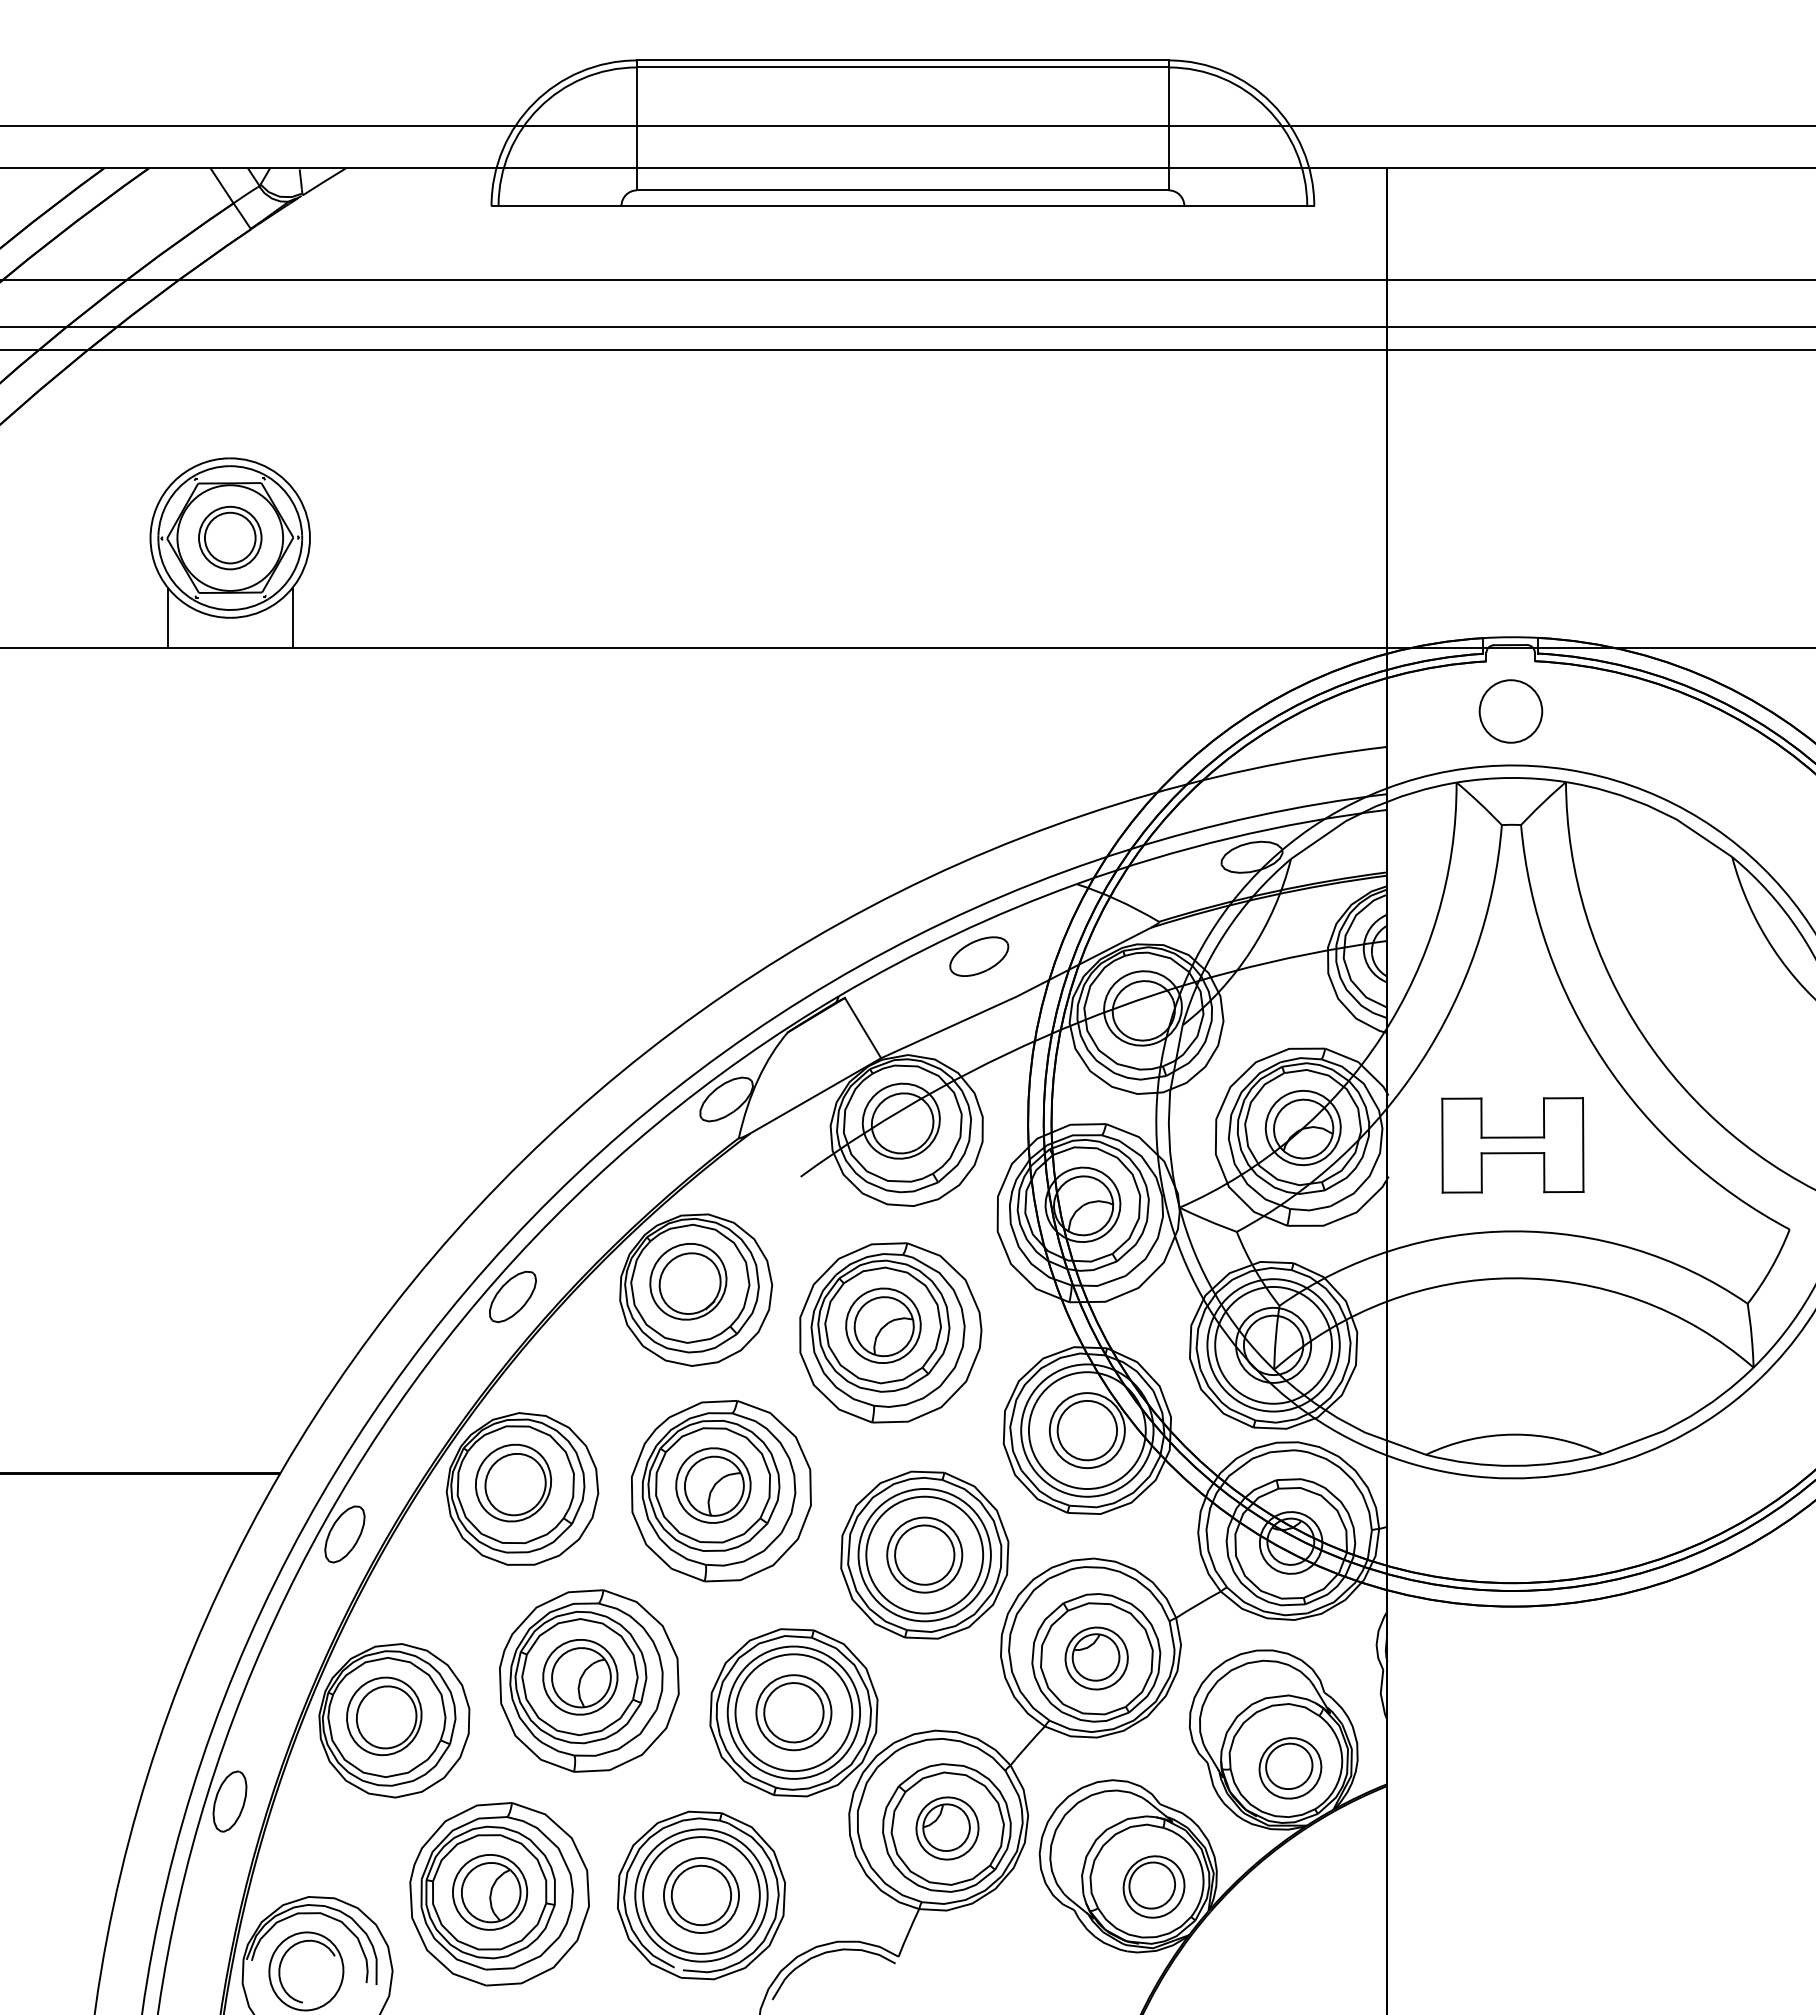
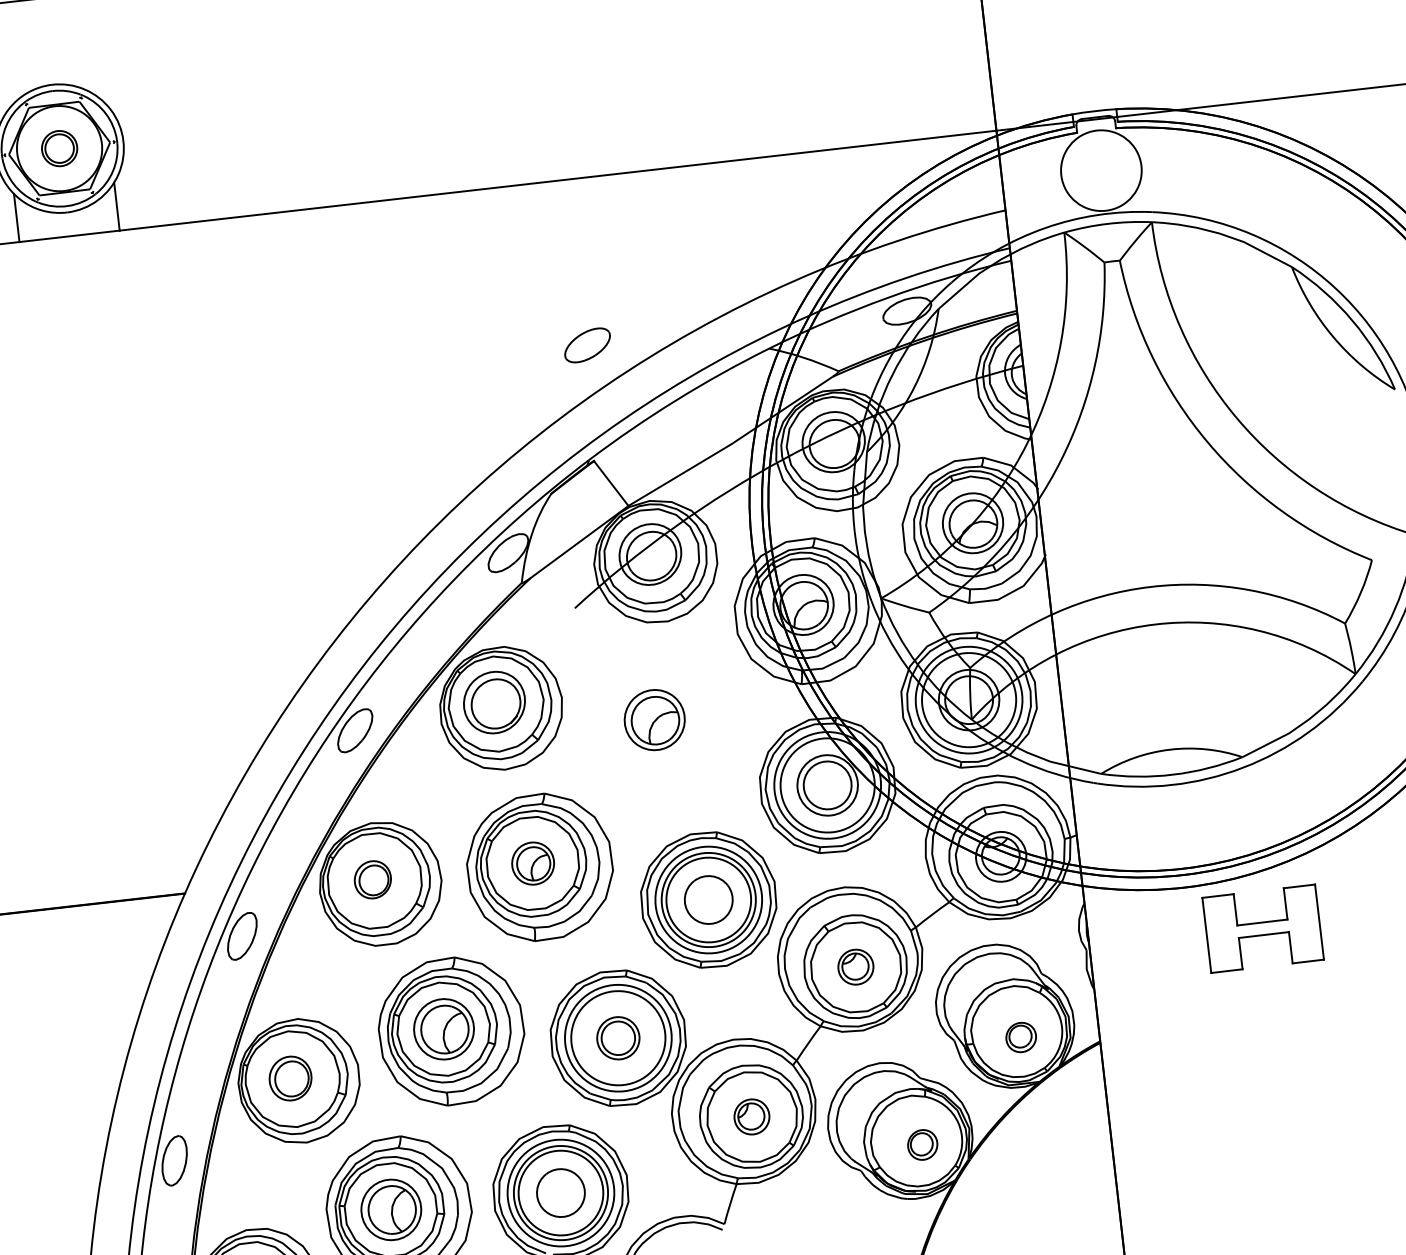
part: (230, 537) -> (59, 148), size x0.7
circle: (1510, 711) -> (1101, 170), size x1.6
part: (979, 956) -> (587, 345), moved
part: (1512, 1145) -> (1262, 928), moved
part: (890, 1332) -> (661, 724), removed
part: (513, 1482) -> (372, 879), size x0.6
part: (713, 1485) -> (533, 863), size x0.7
circle: (924, 1554) -> (708, 899), size x1.4
part: (1096, 1658) -> (855, 967), size x0.7
part: (793, 1712) -> (617, 1038), size x0.7
part: (384, 1716) -> (290, 1078), size x0.7
part: (1290, 1768) -> (1021, 1037), size x0.6
part: (947, 1828) -> (751, 1116), size x0.7
part: (1153, 1886) -> (922, 1144), size x0.6
circle: (700, 1895) -> (560, 1193), size x1.4

